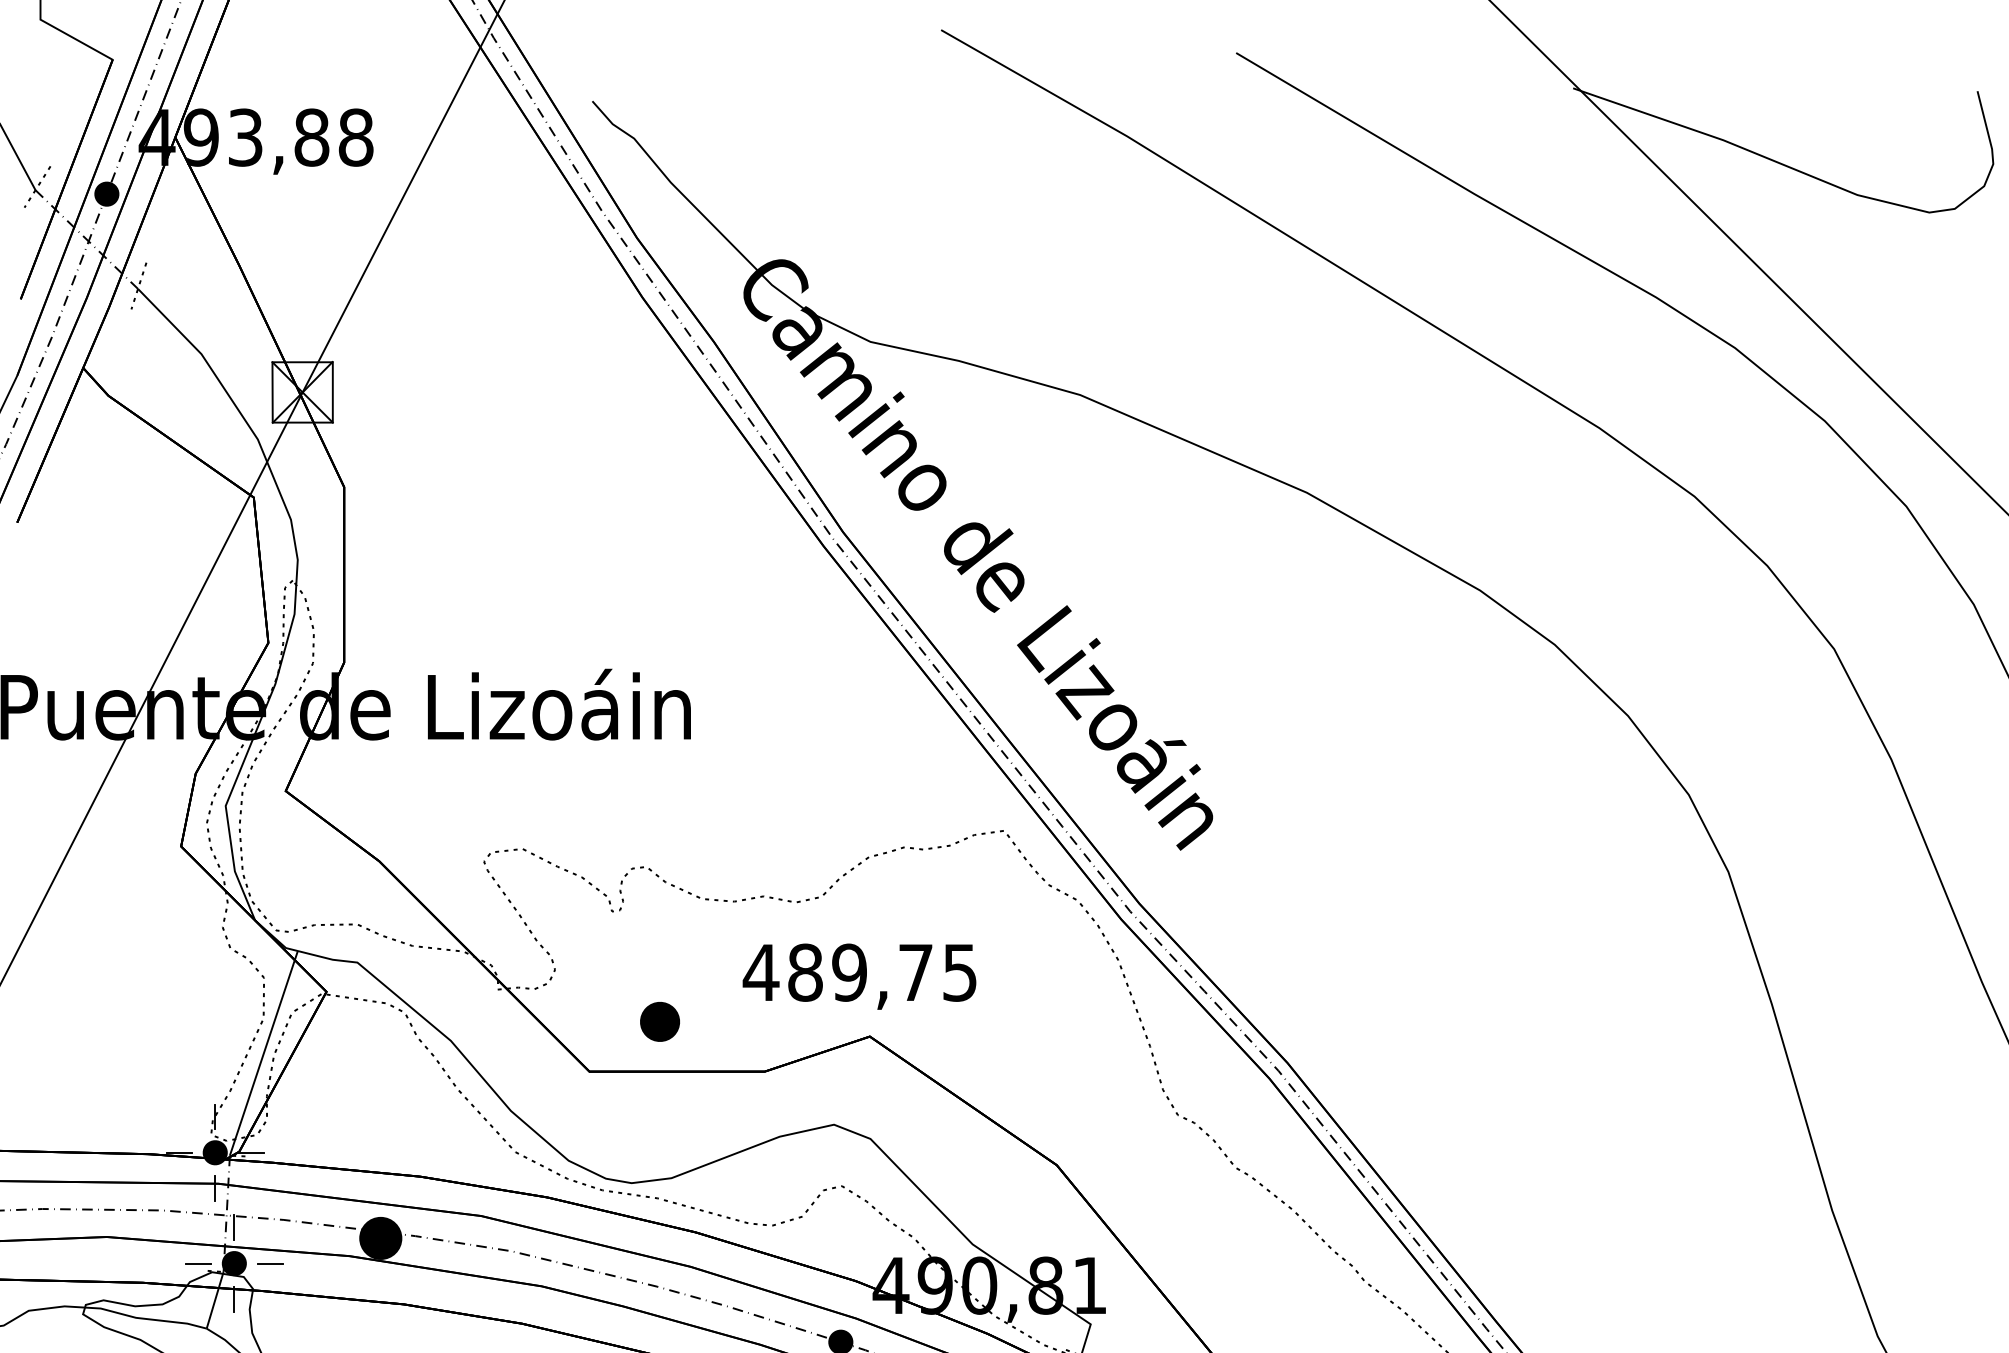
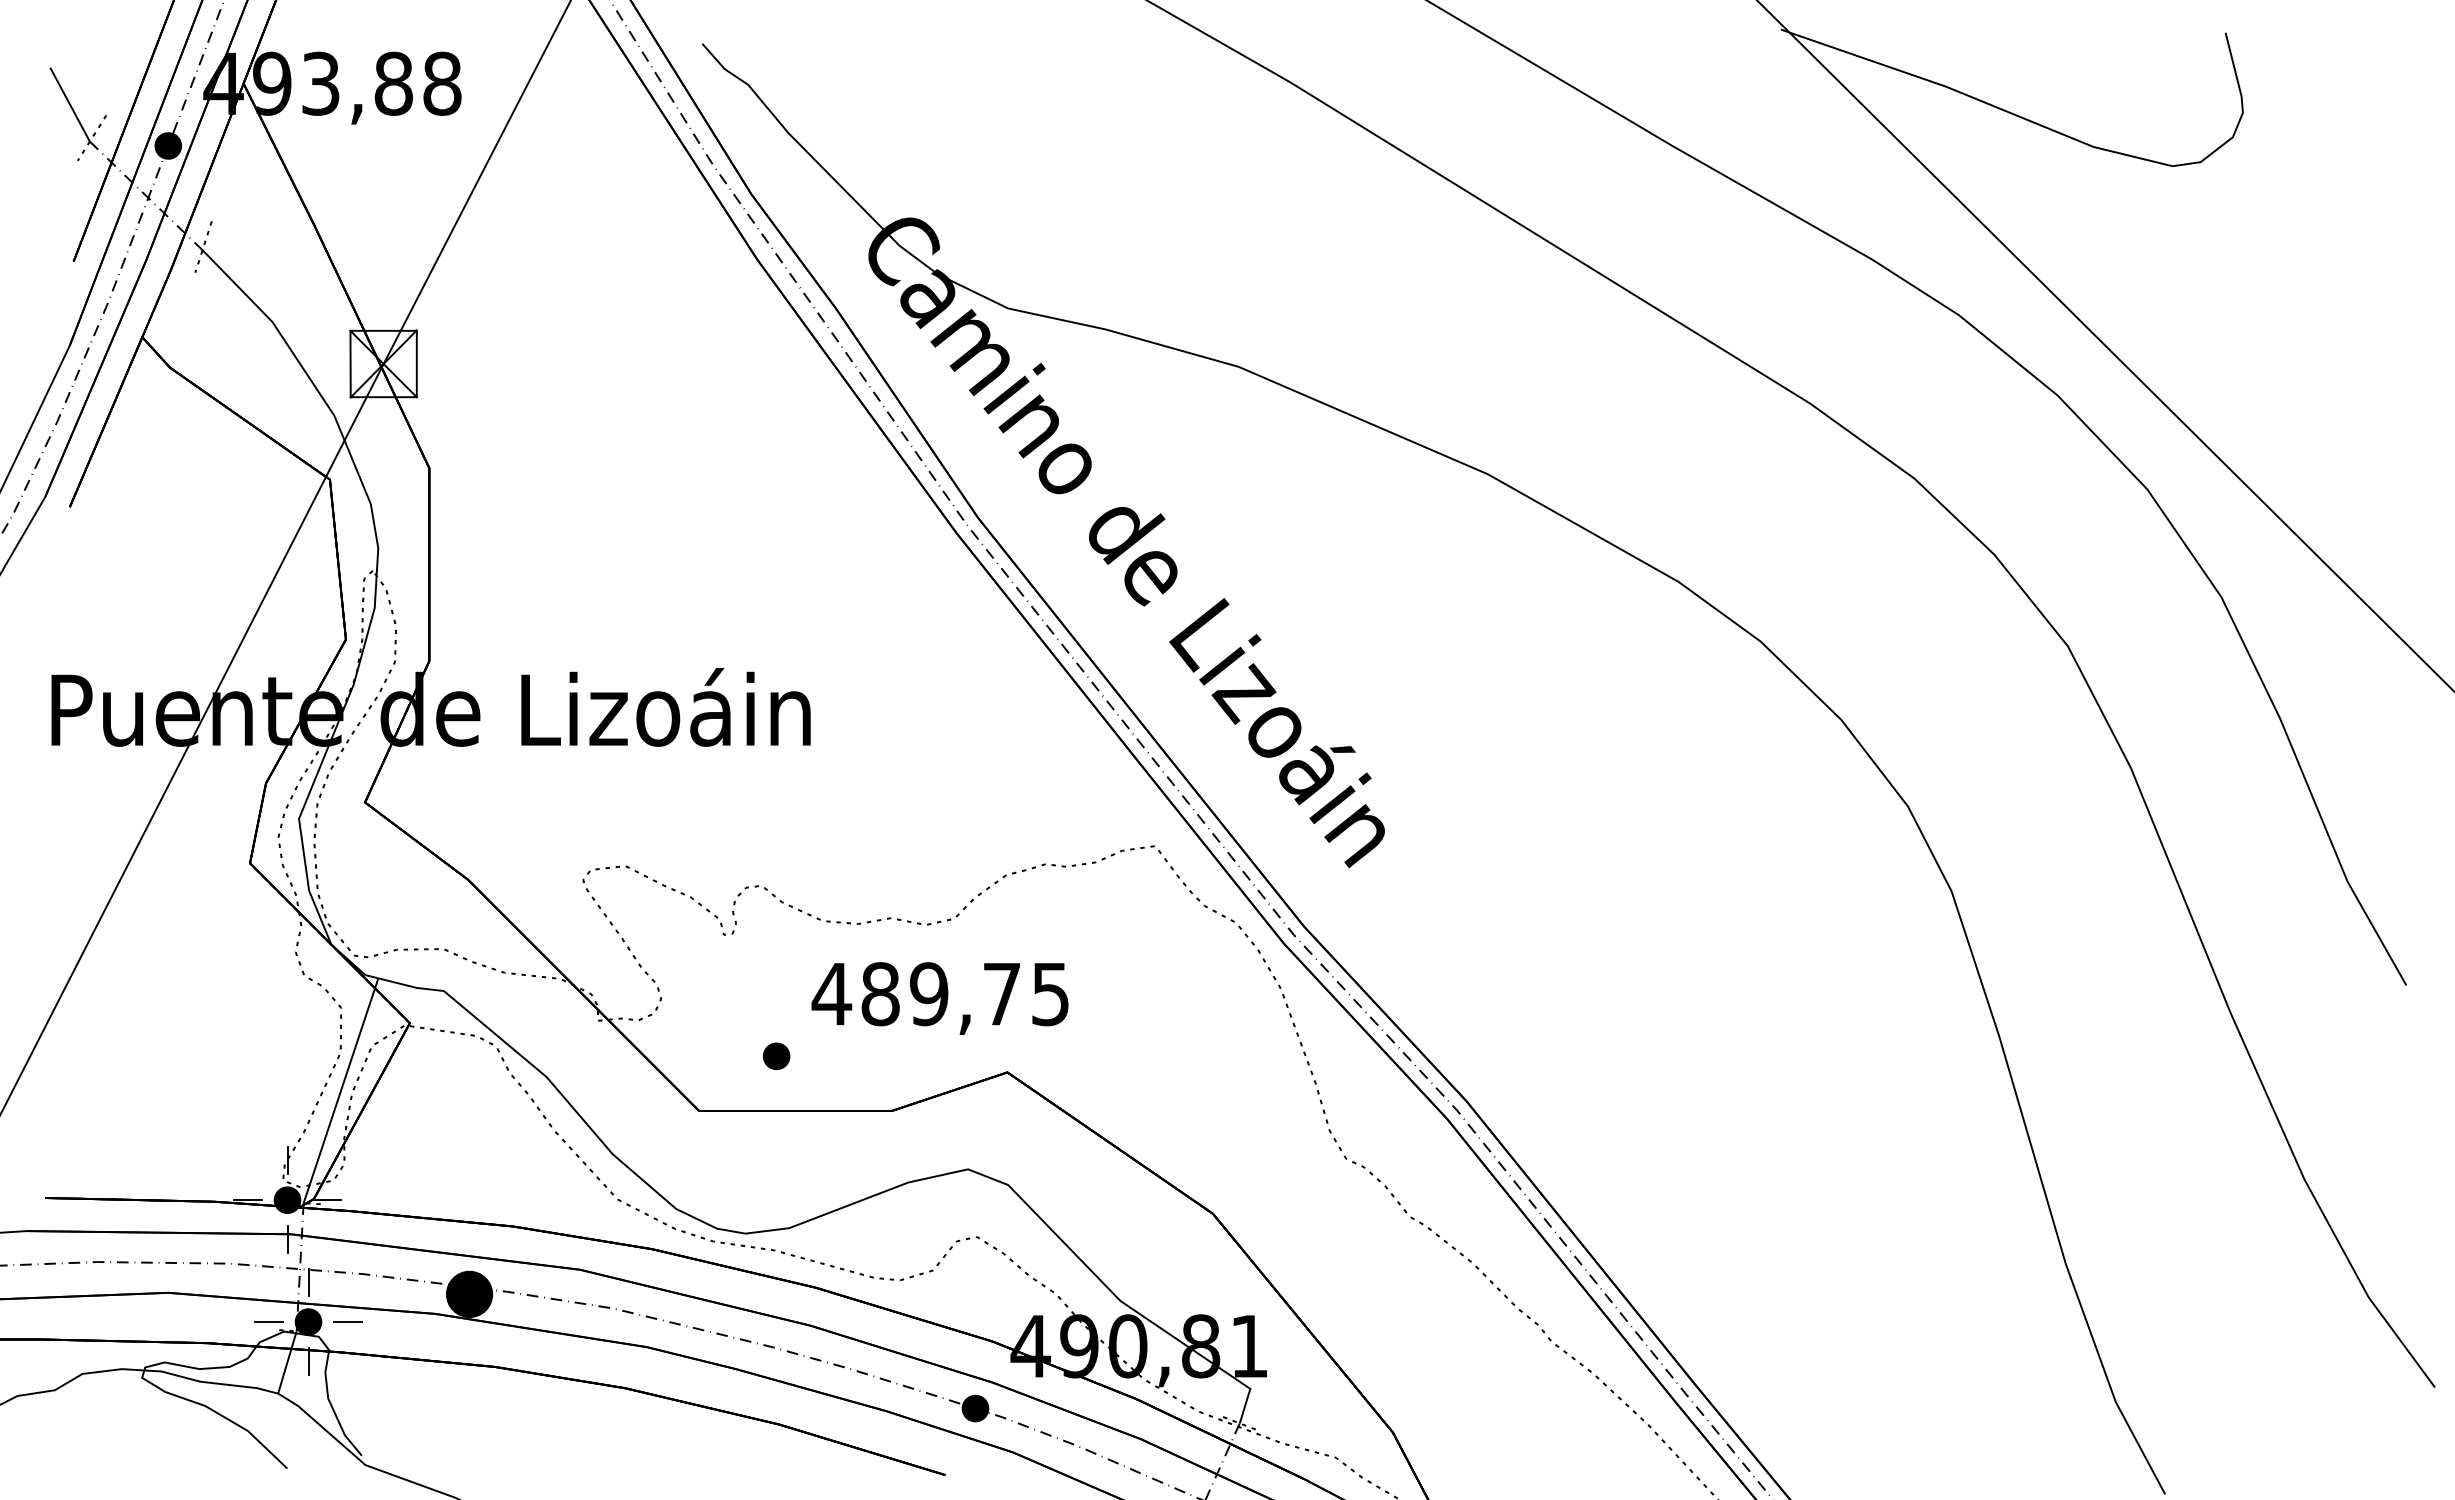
text: (859, 976) -> (939, 998), moved
part: (659, 1022) -> (776, 1056), size x0.62

